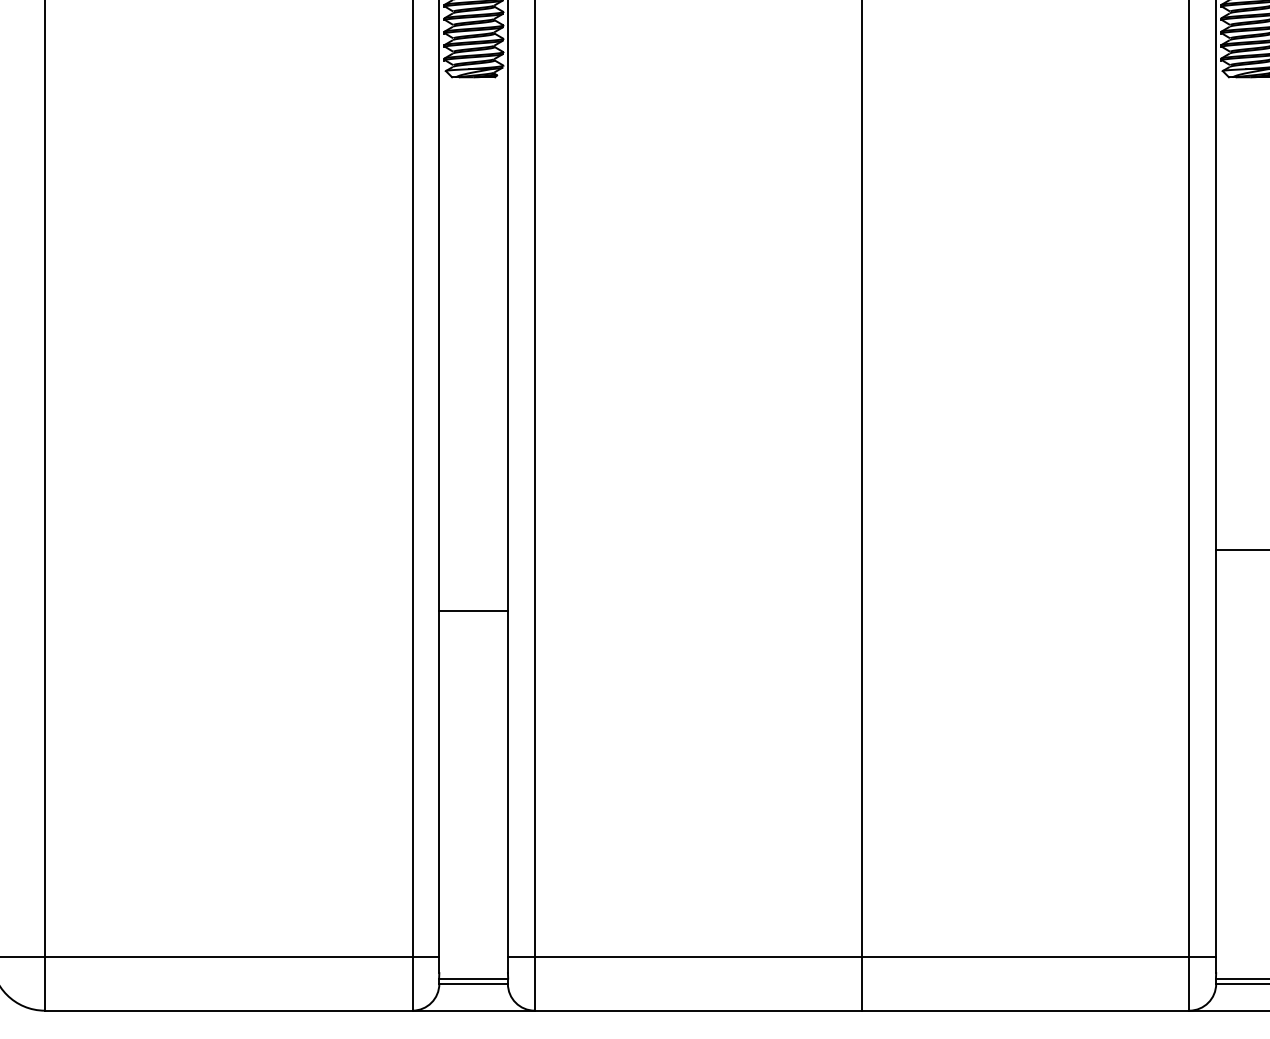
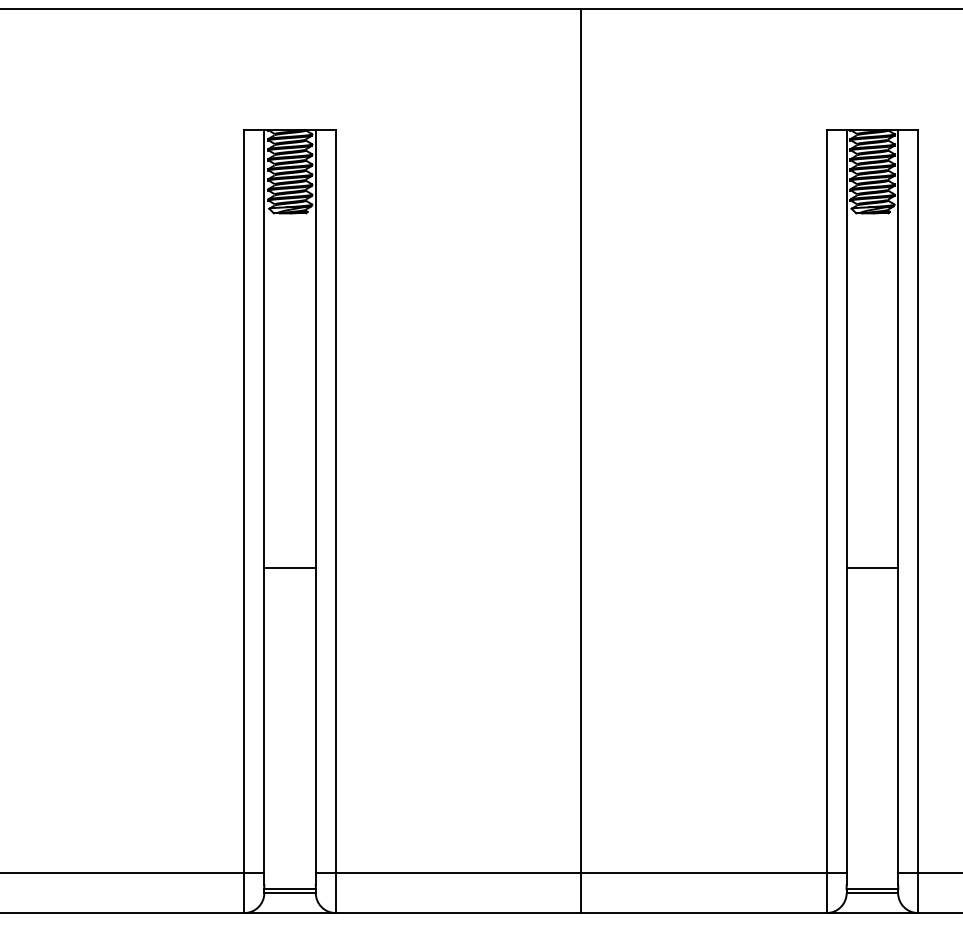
line: (472, 611) -> (289, 567), moved

